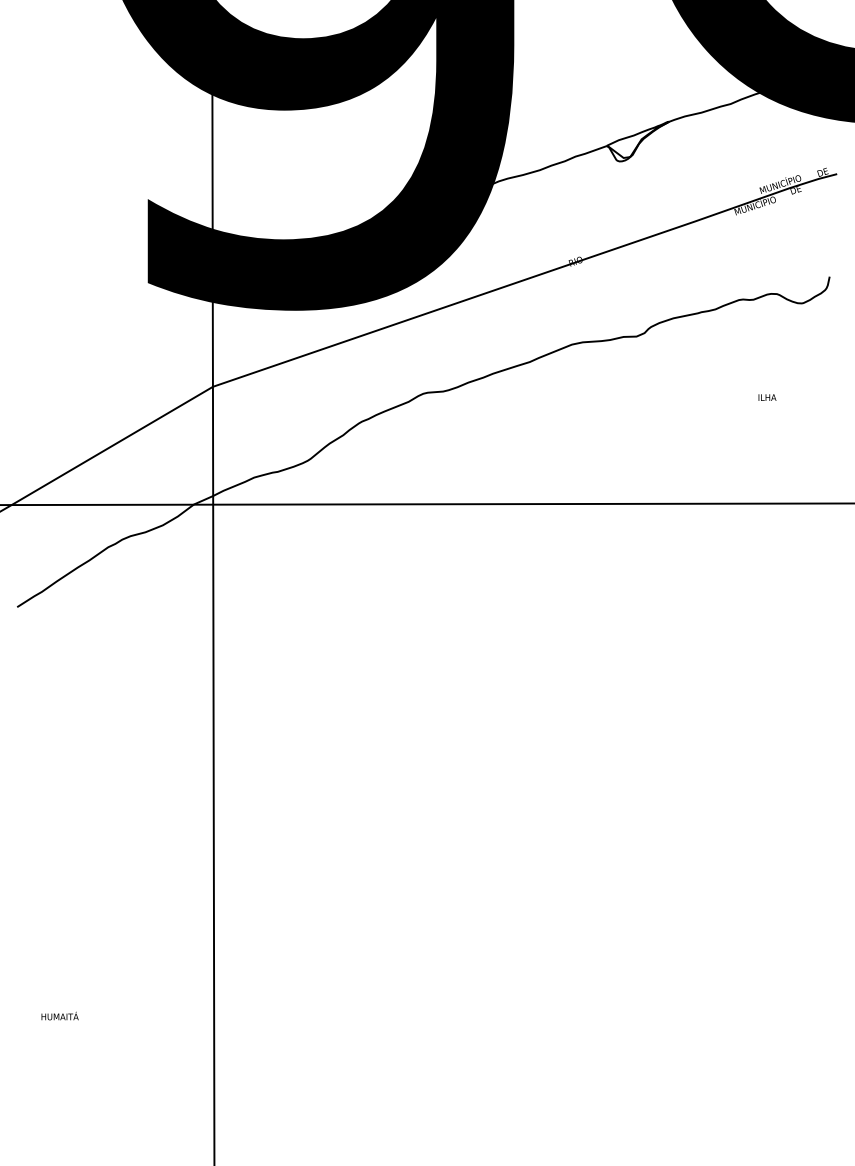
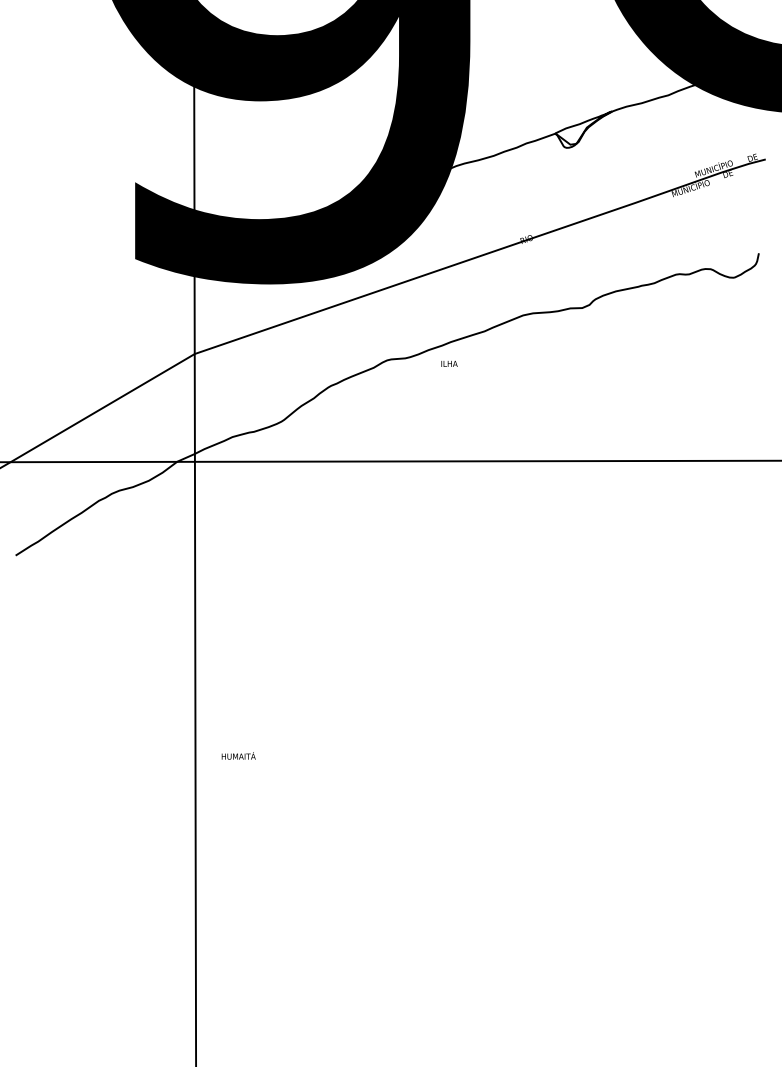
text: (767, 397) -> (449, 363), moved
text: (59, 1015) -> (238, 755), moved

